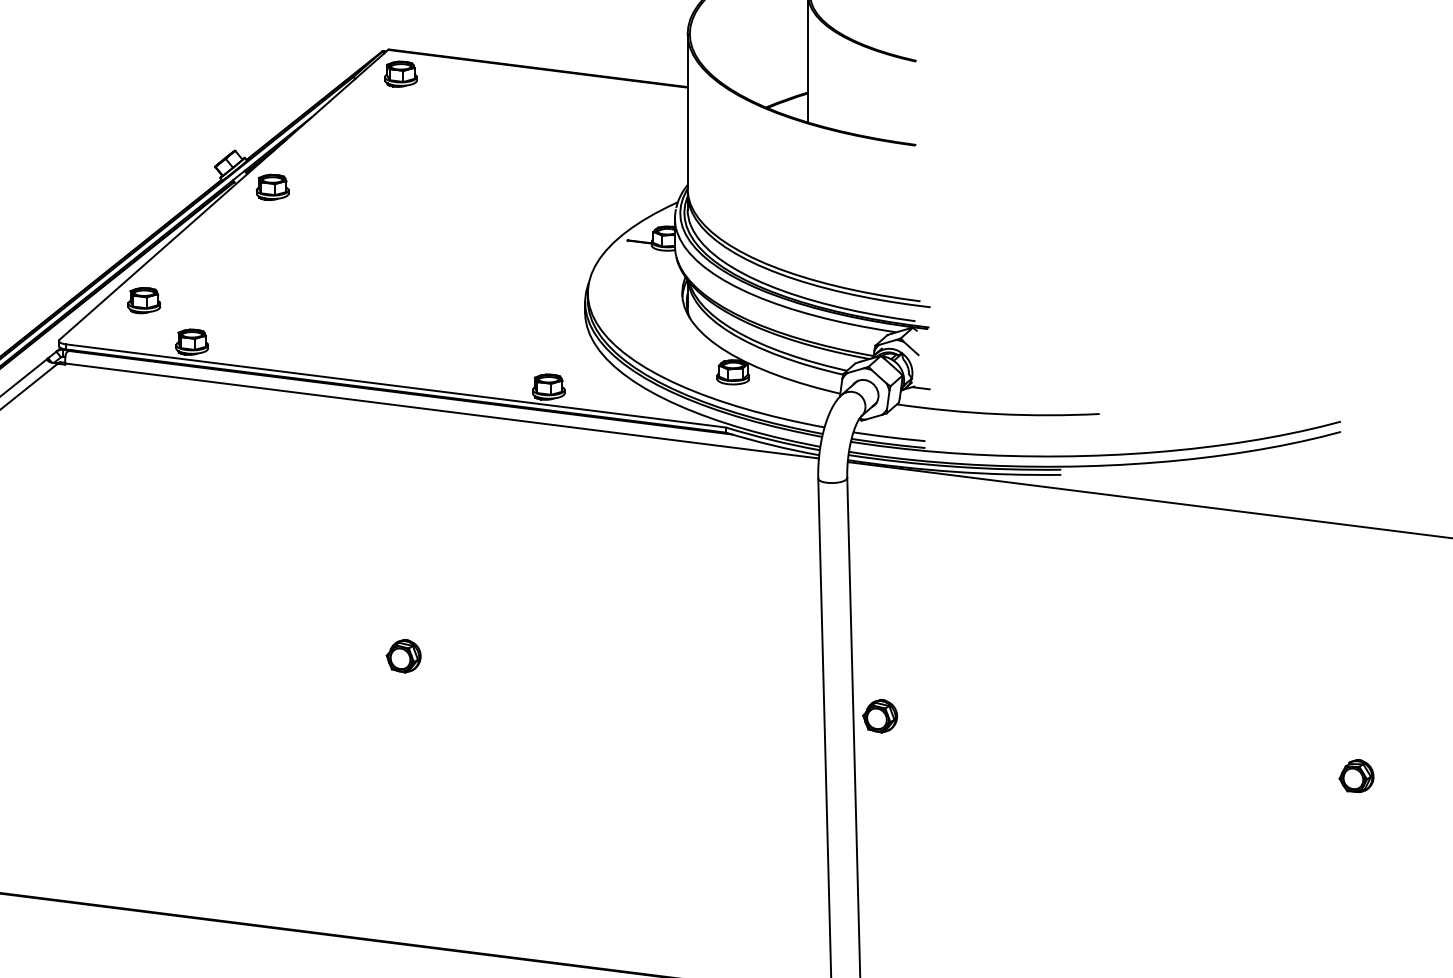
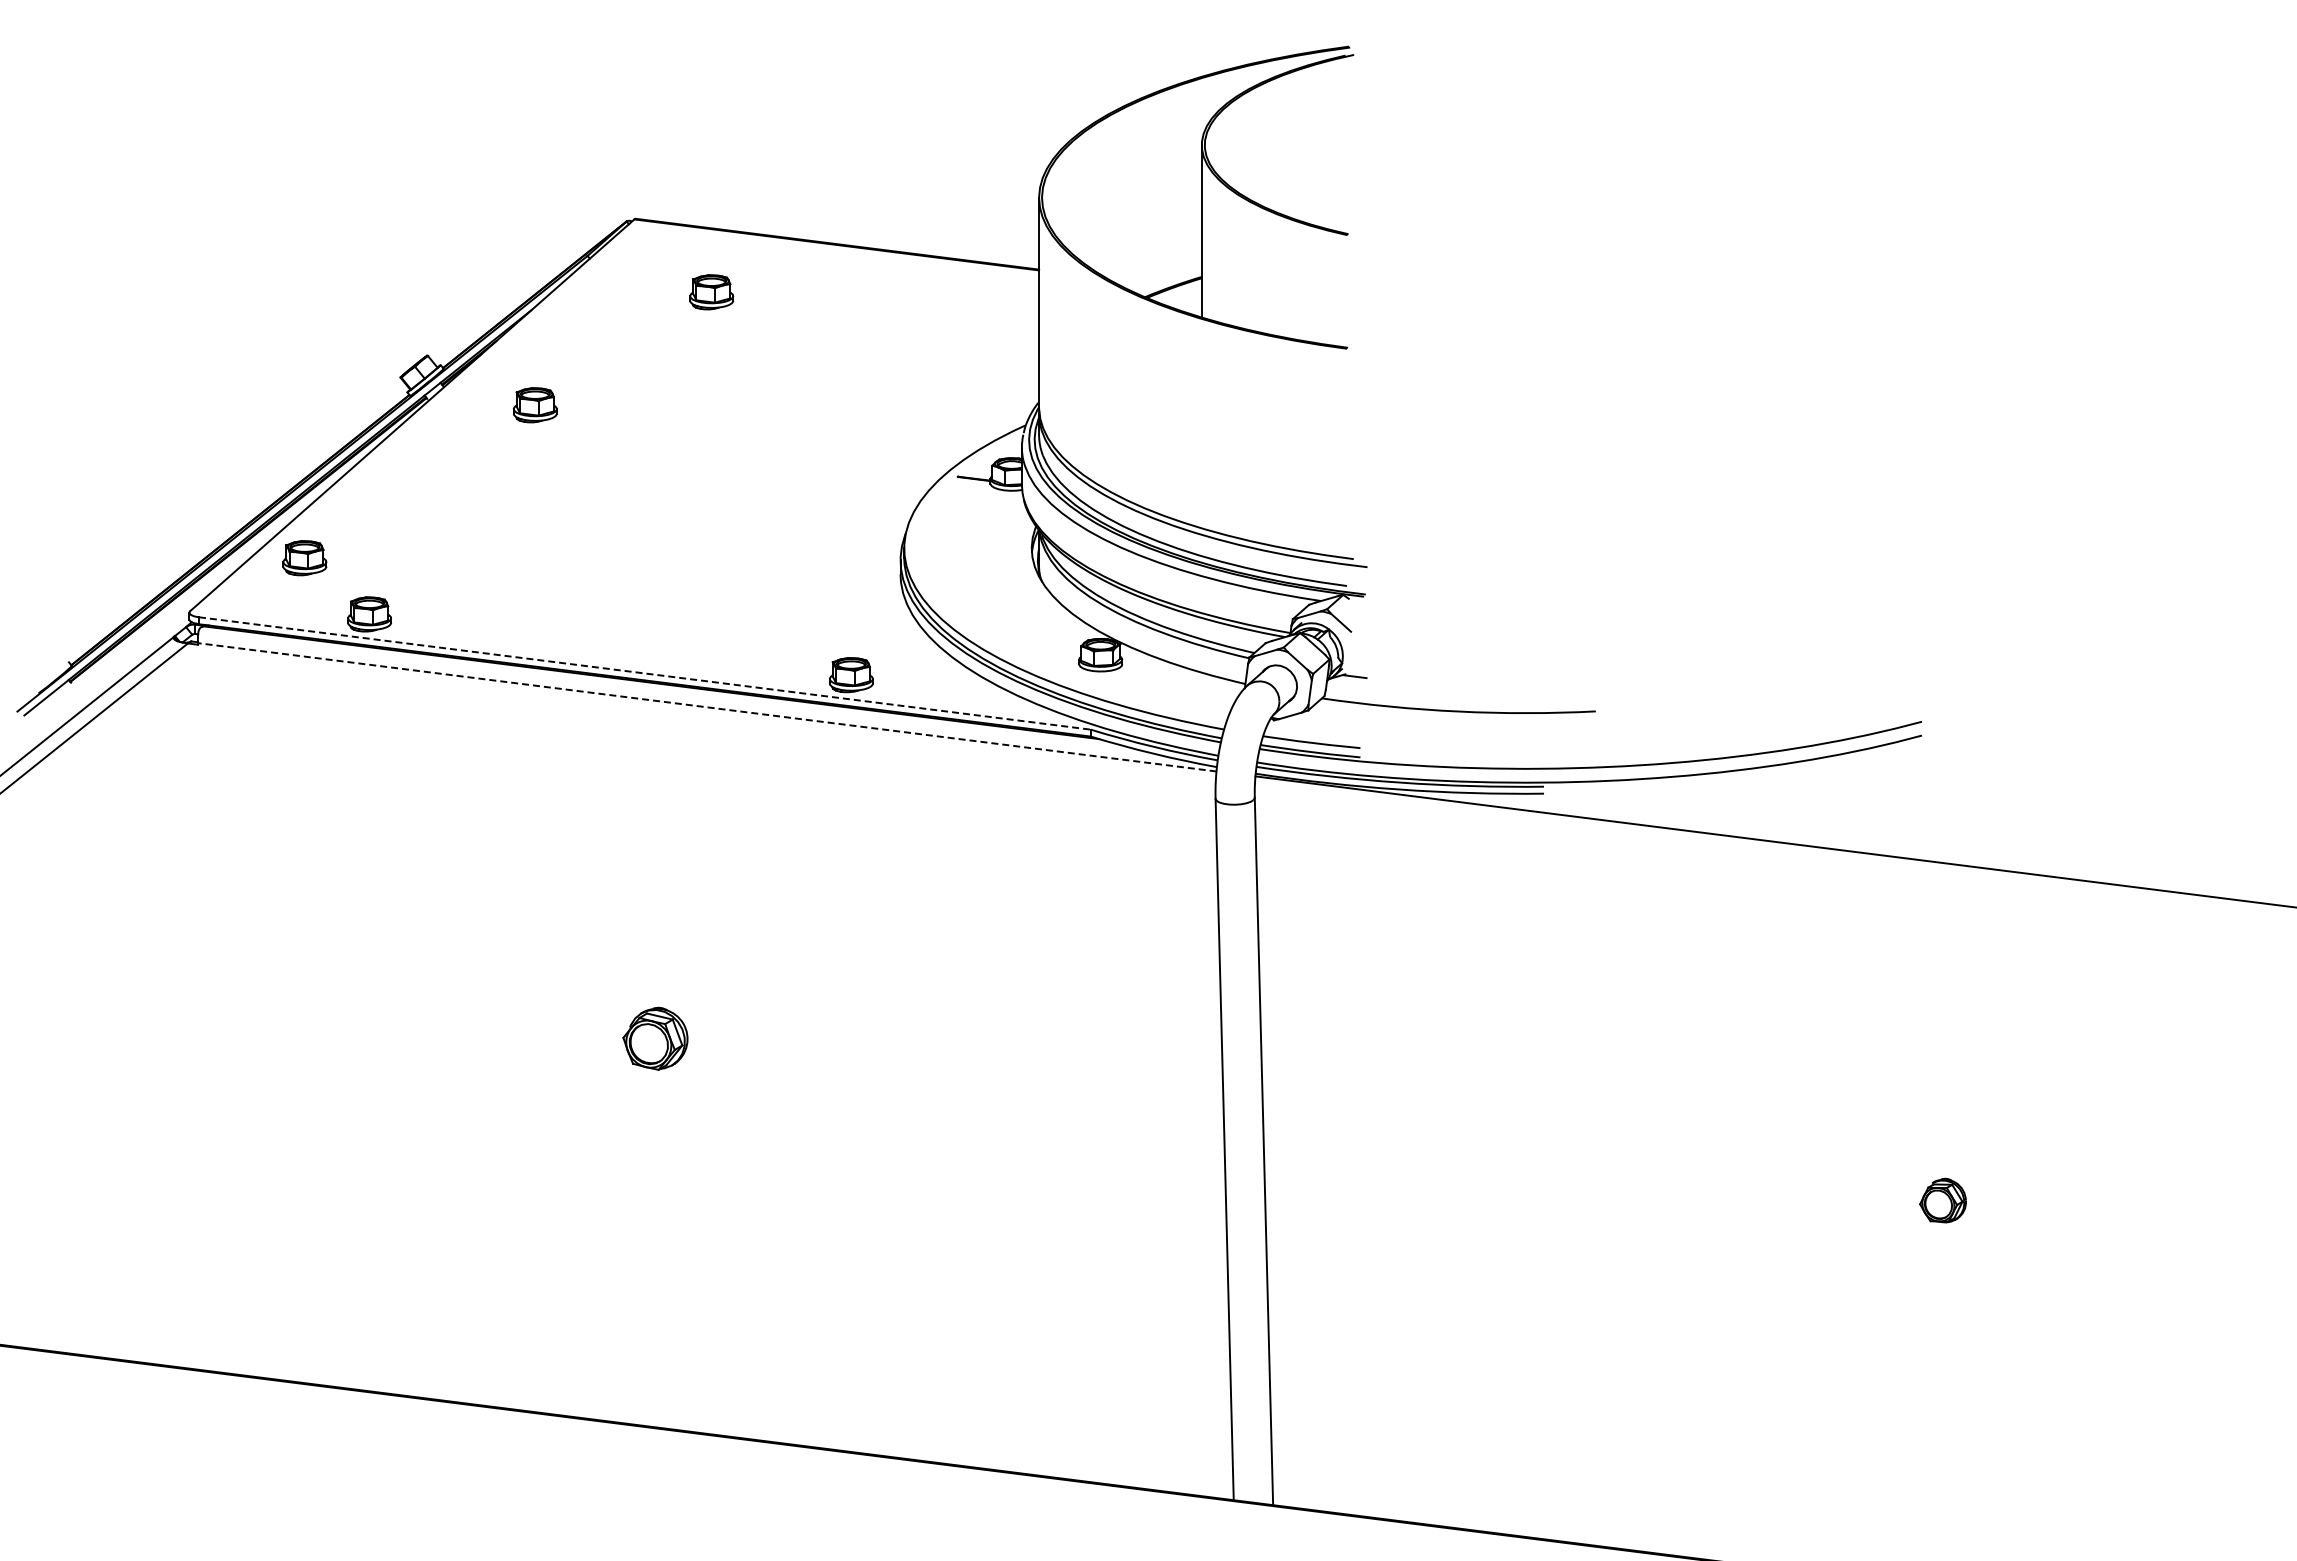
part: (400, 74) -> (711, 292), moved
part: (272, 187) -> (534, 405), moved
line: (396, 385) -> (645, 673), solid -> dashed
line: (441, 411) -> (706, 707), solid -> dashed
part: (403, 656) -> (655, 1038), size x1.4
part: (880, 715) -> (1299, 1119), removed

